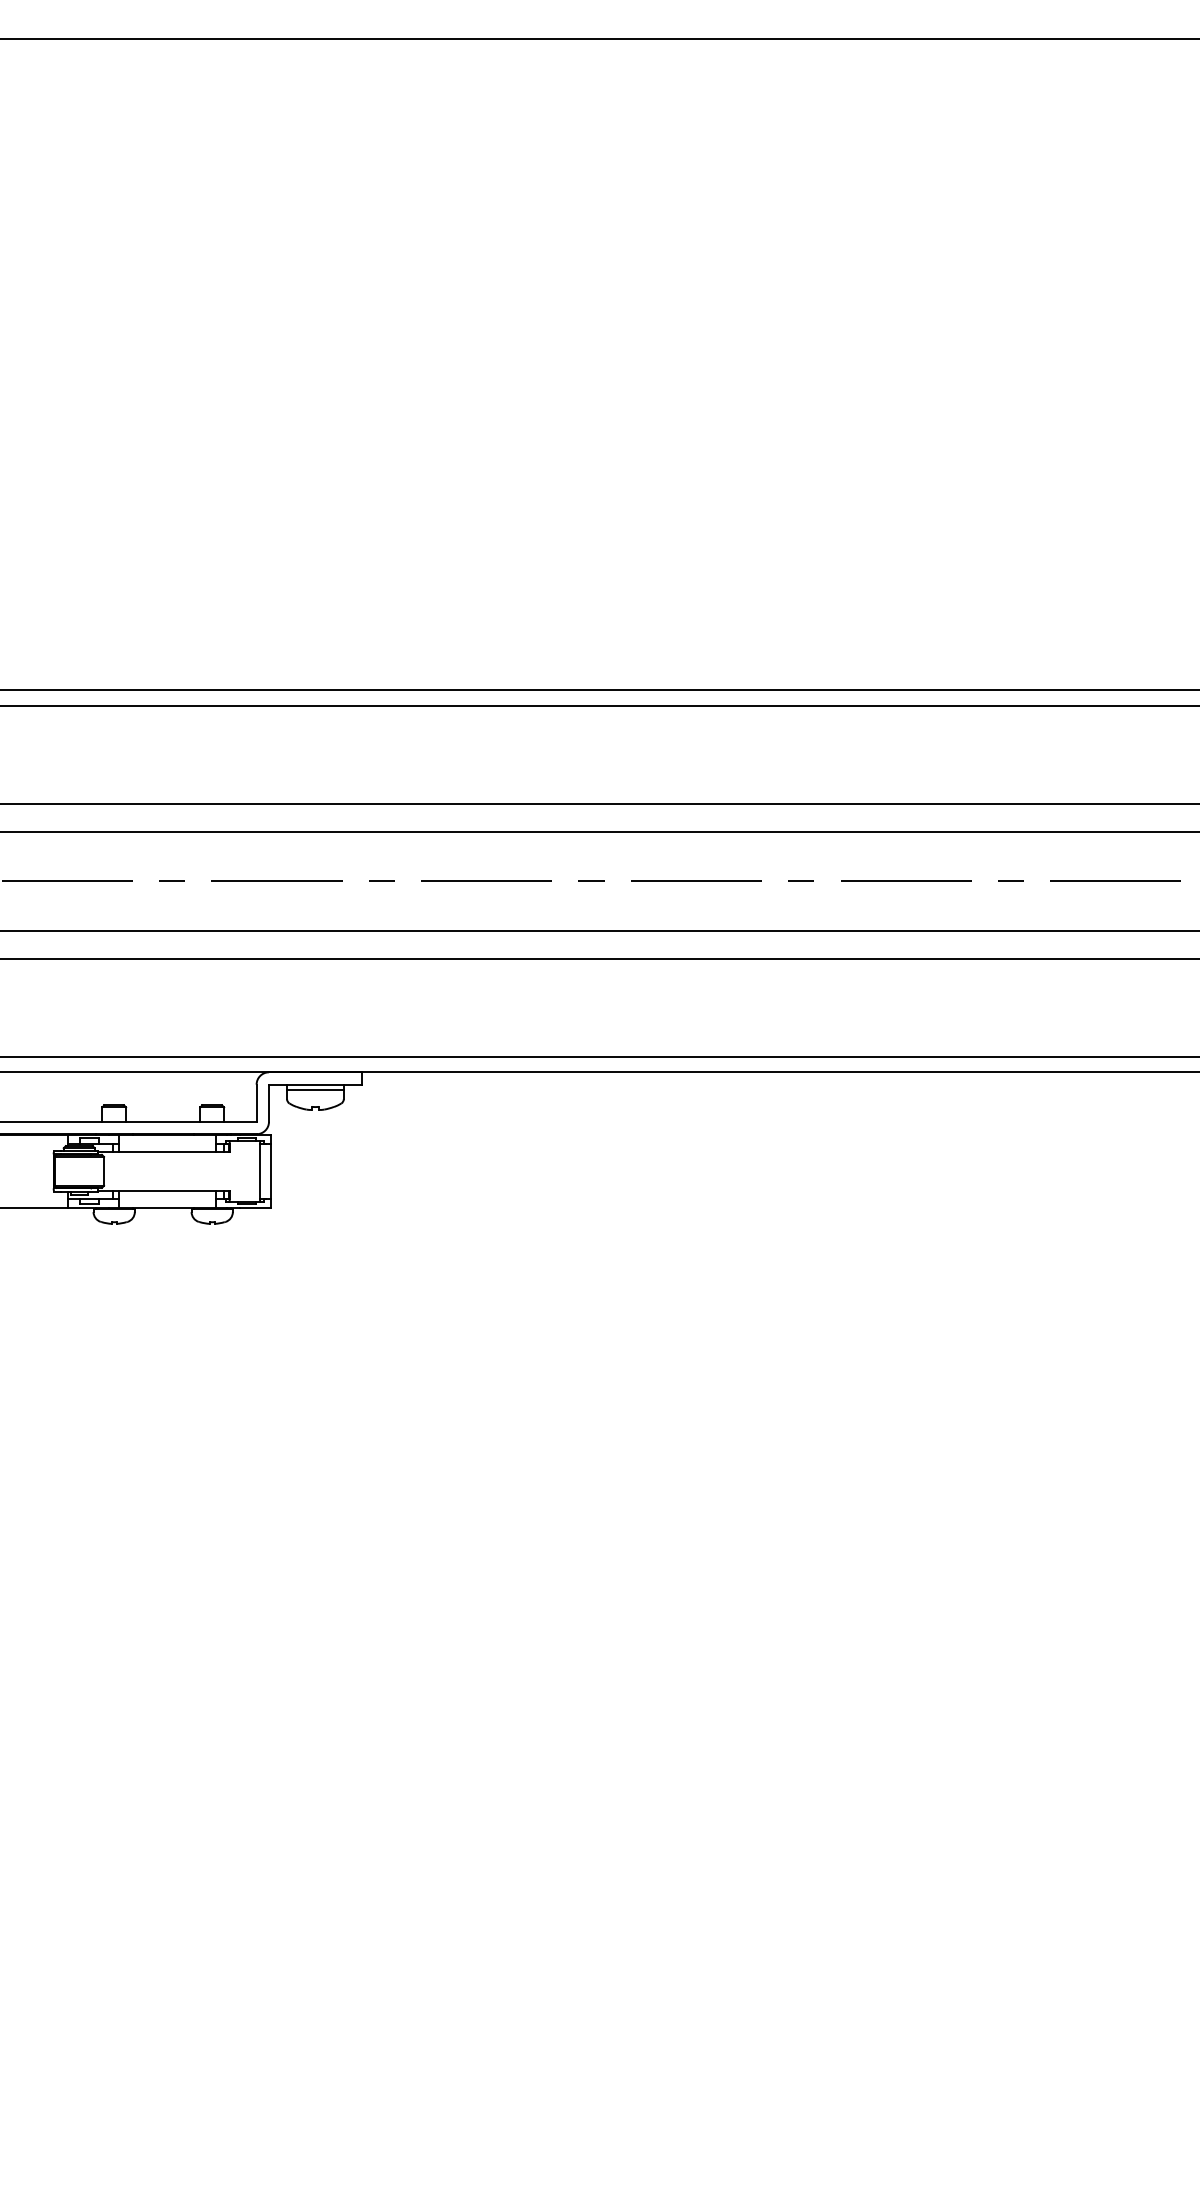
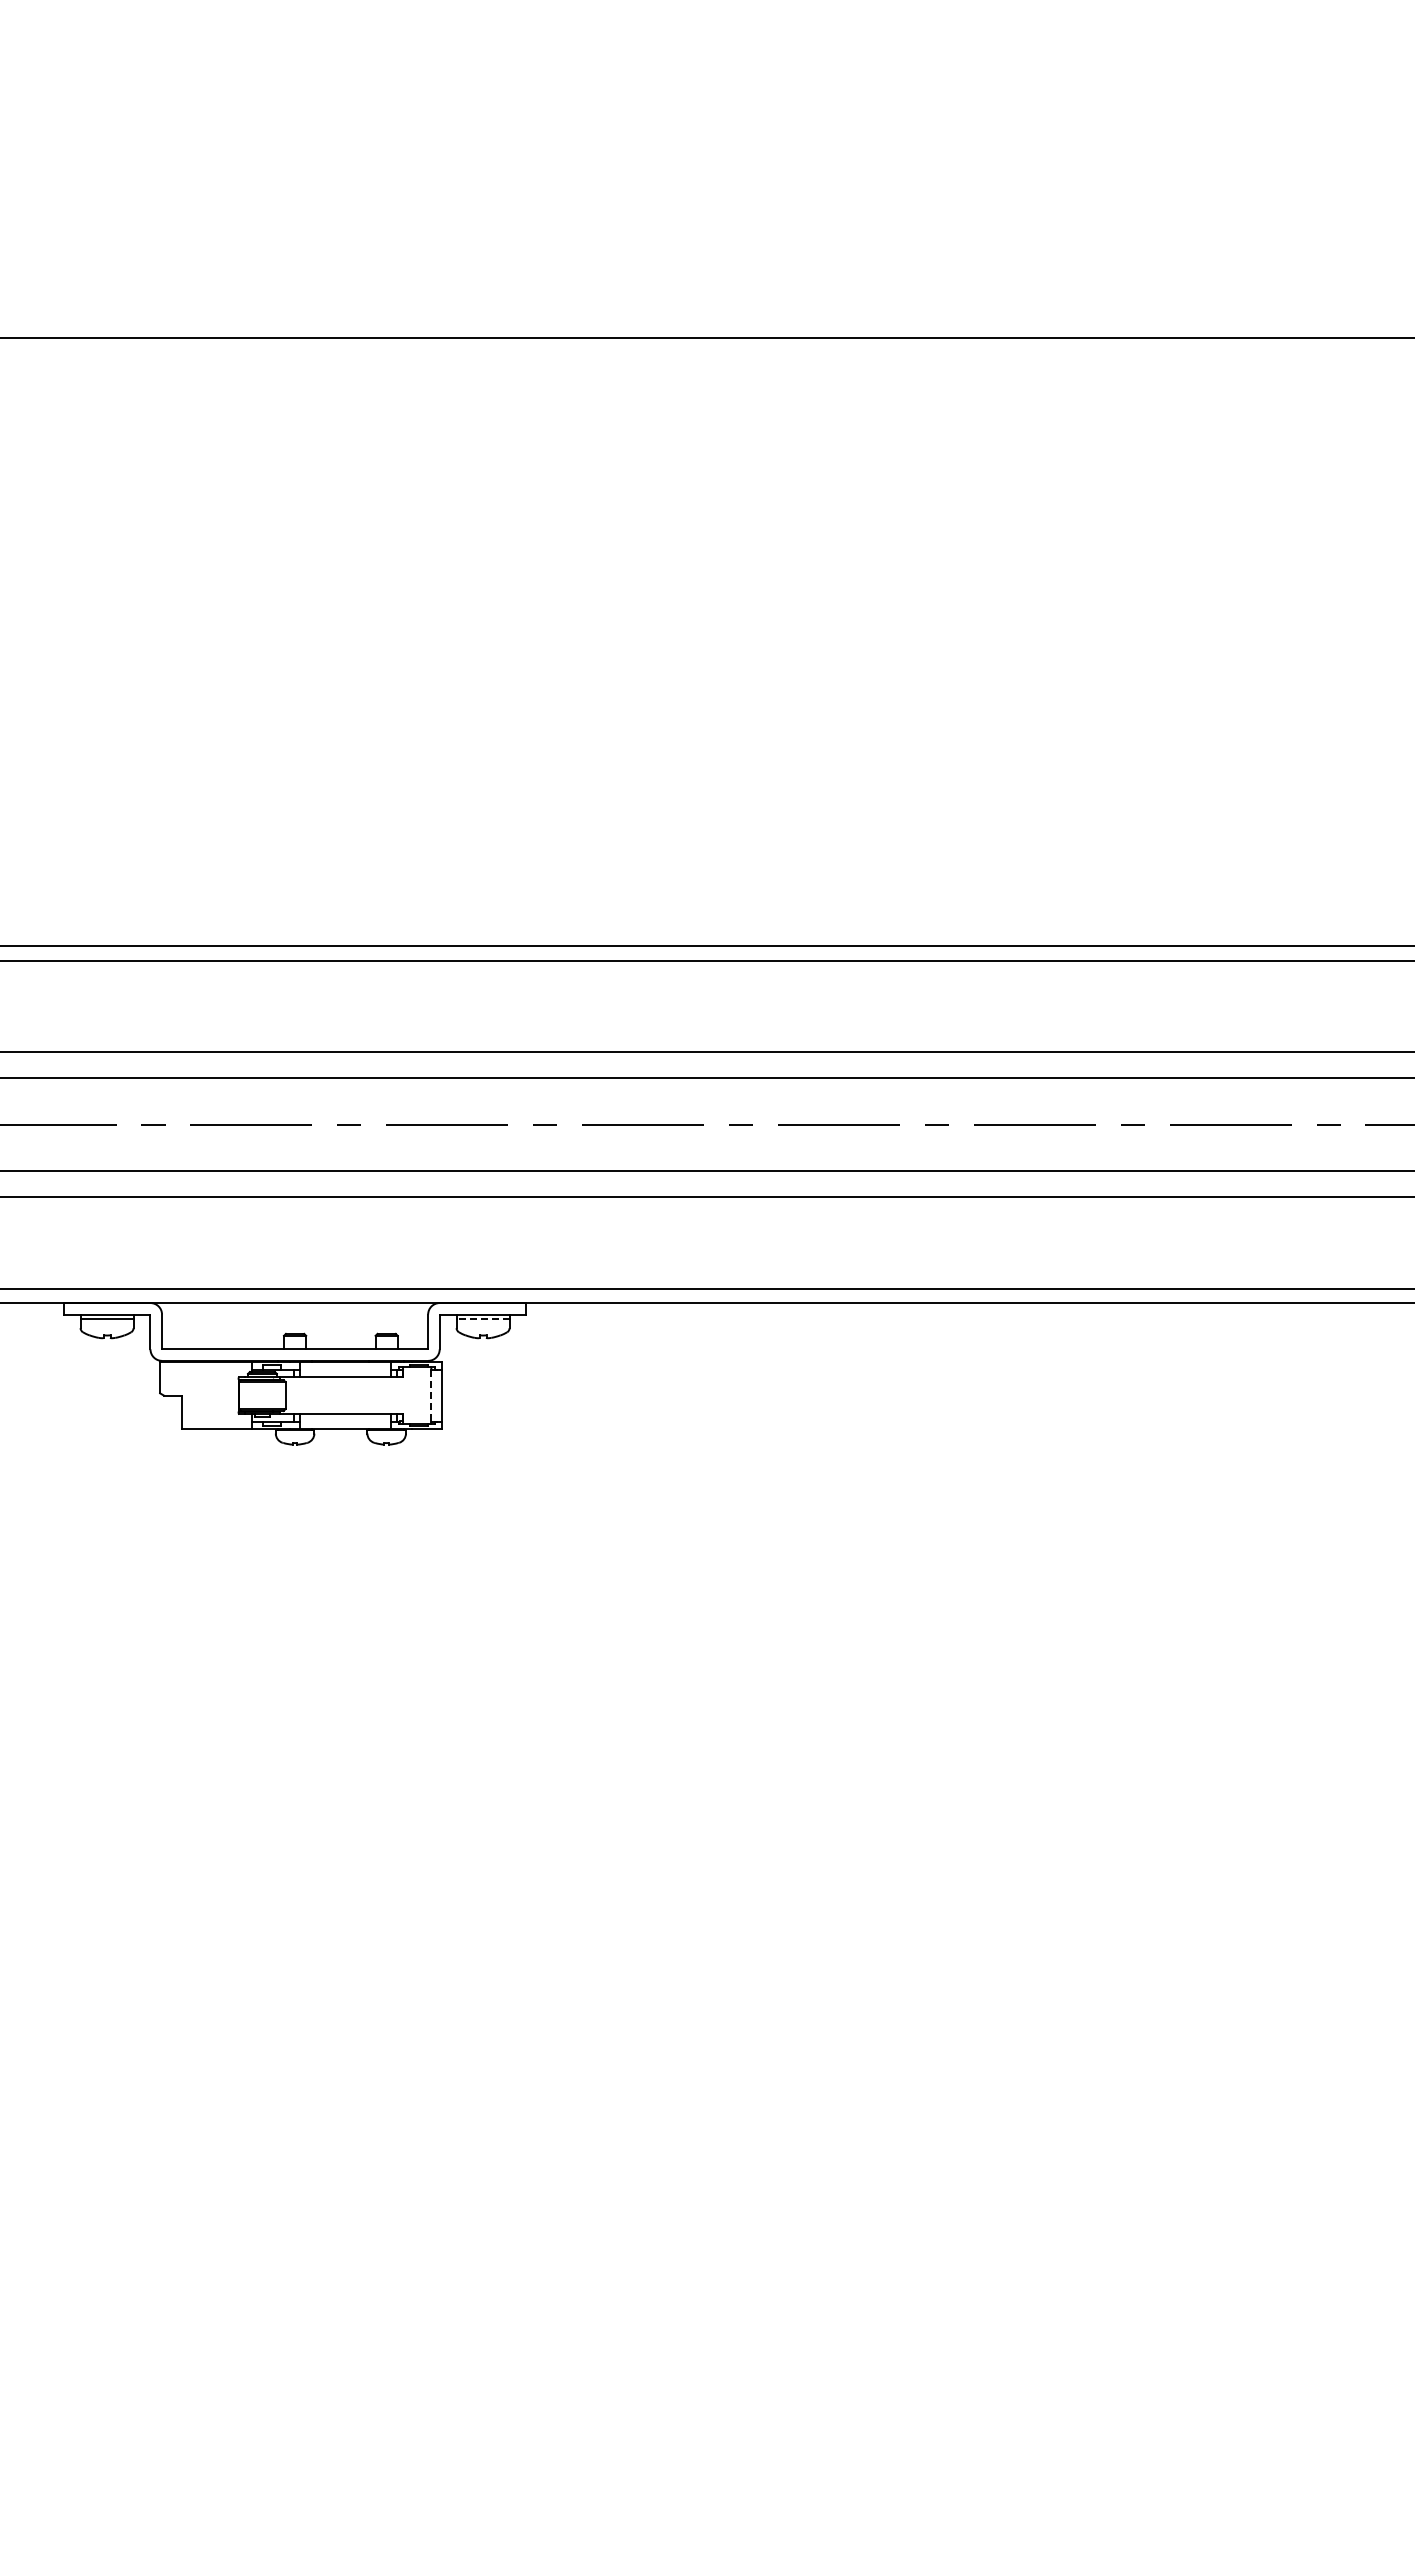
line: (315, 1089) -> (483, 1319), solid -> dashed
line: (260, 1171) -> (431, 1395), solid -> dashed

